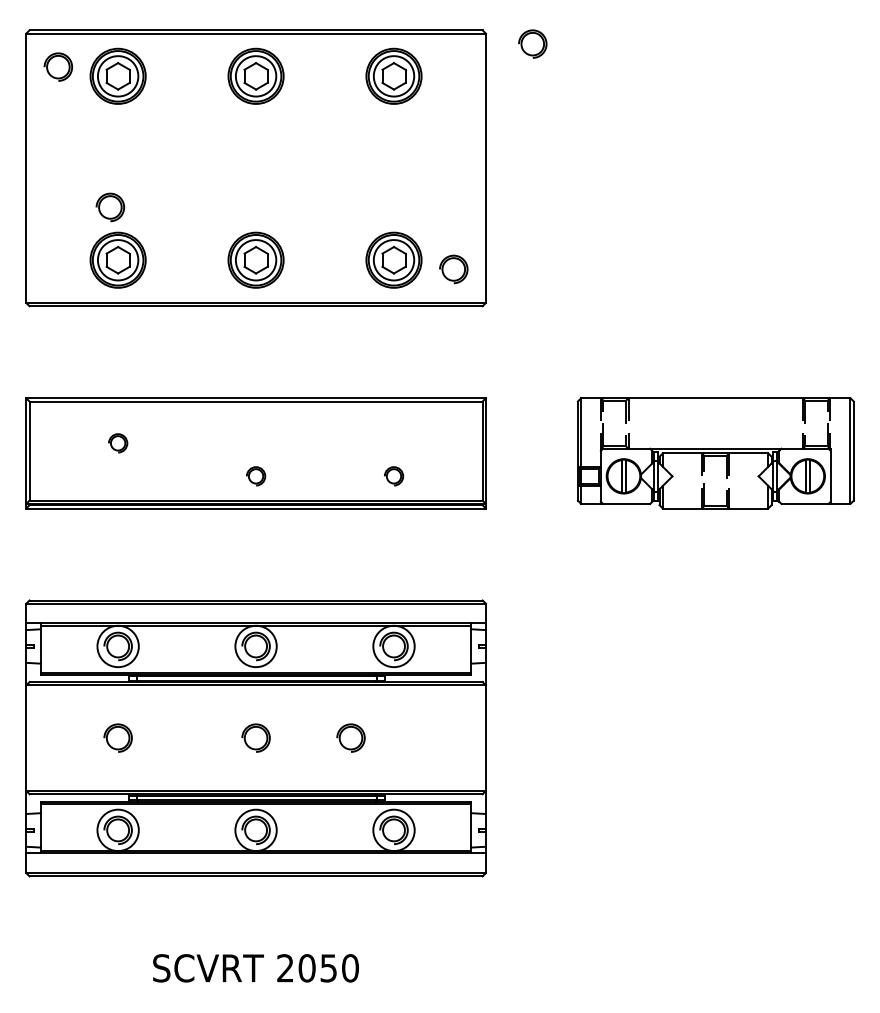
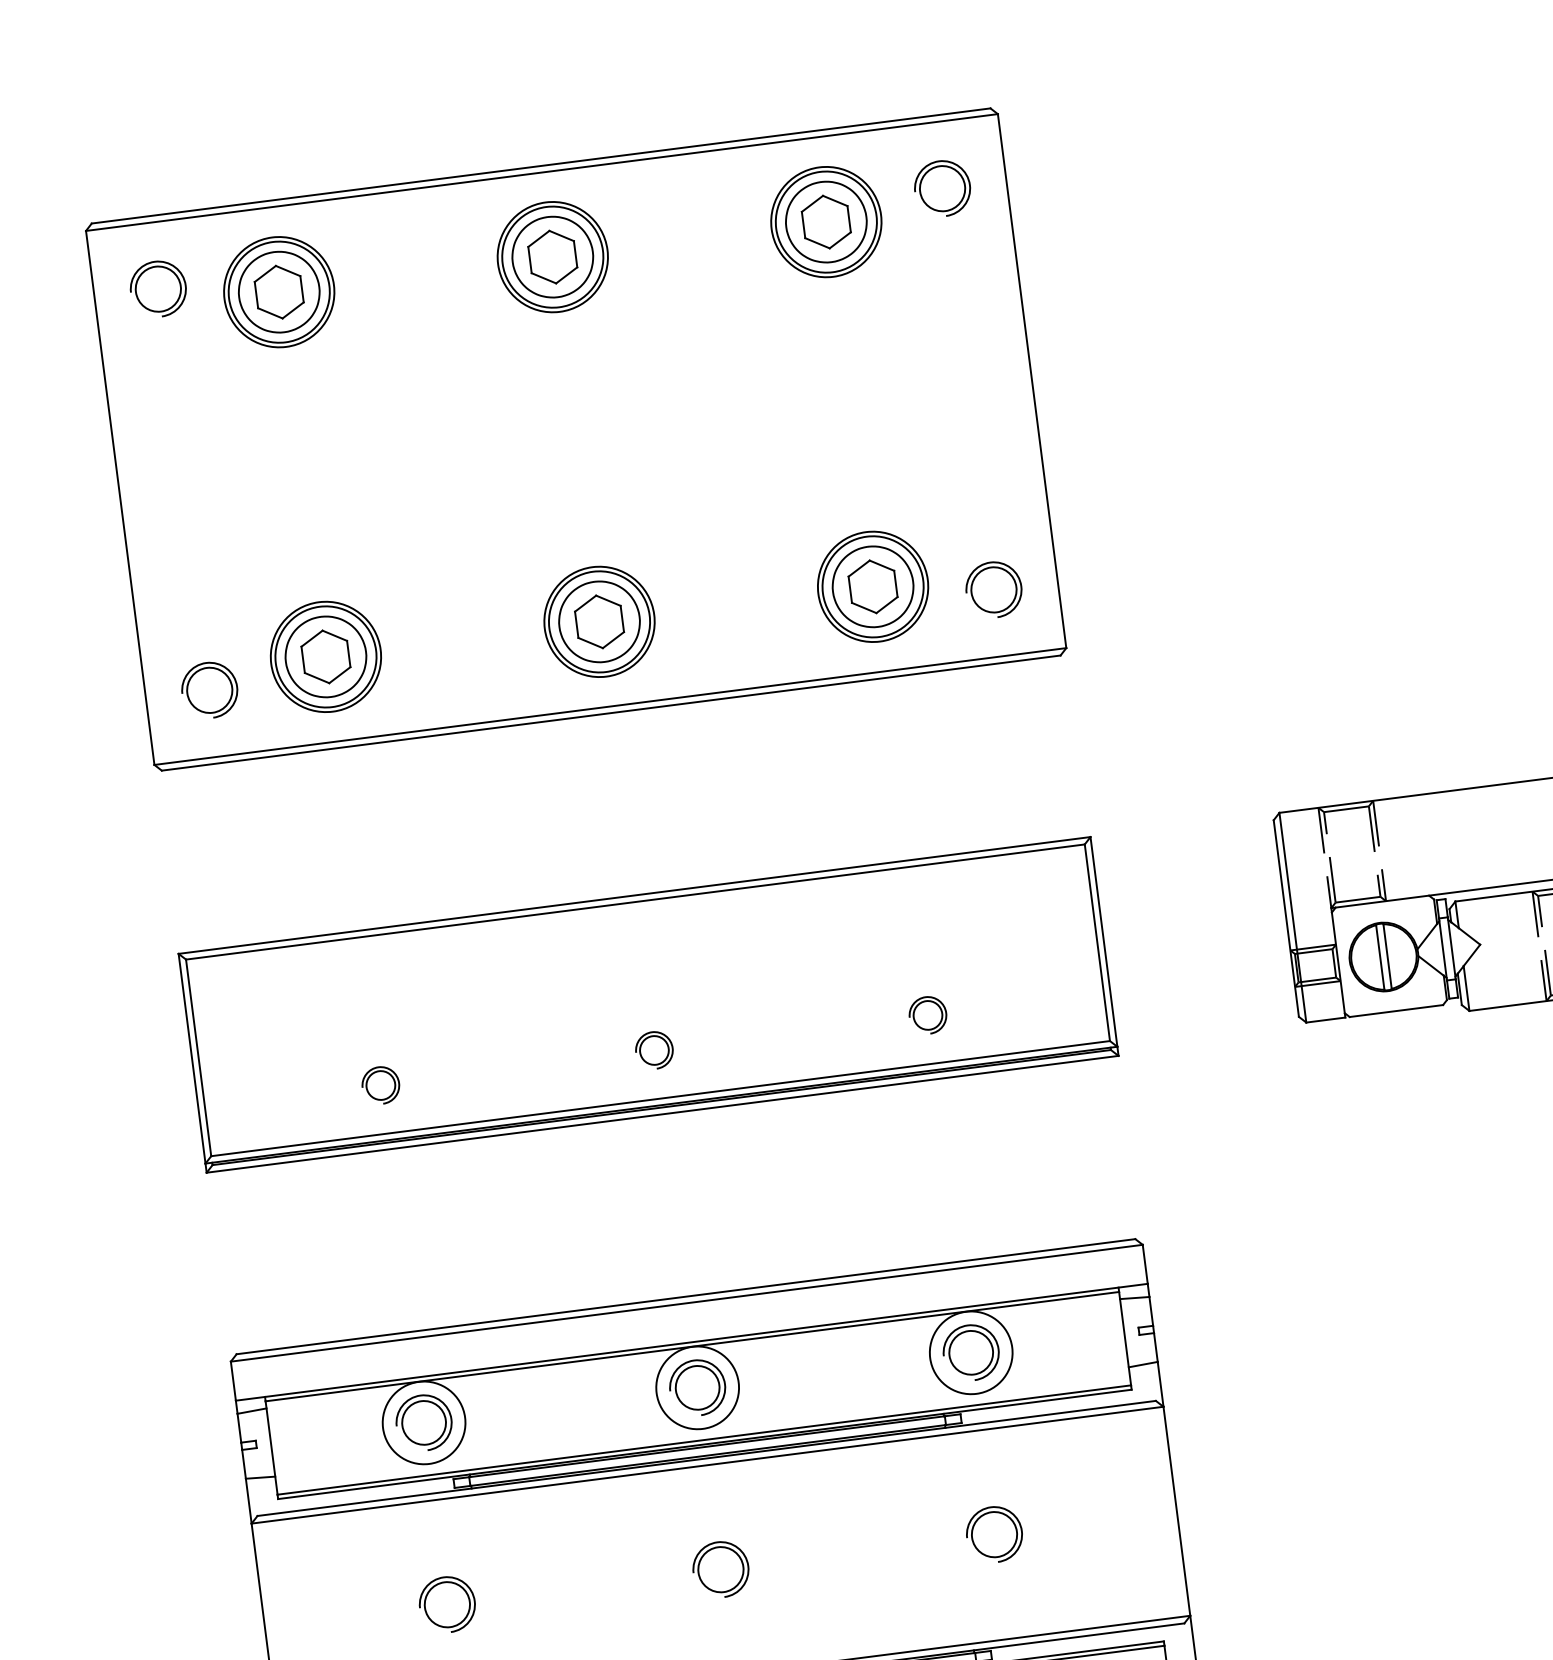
part: (532, 43) -> (941, 187), moved
part: (110, 207) -> (210, 690), moved
part: (118, 443) -> (381, 1085), moved
part: (350, 737) -> (993, 1533), moved

